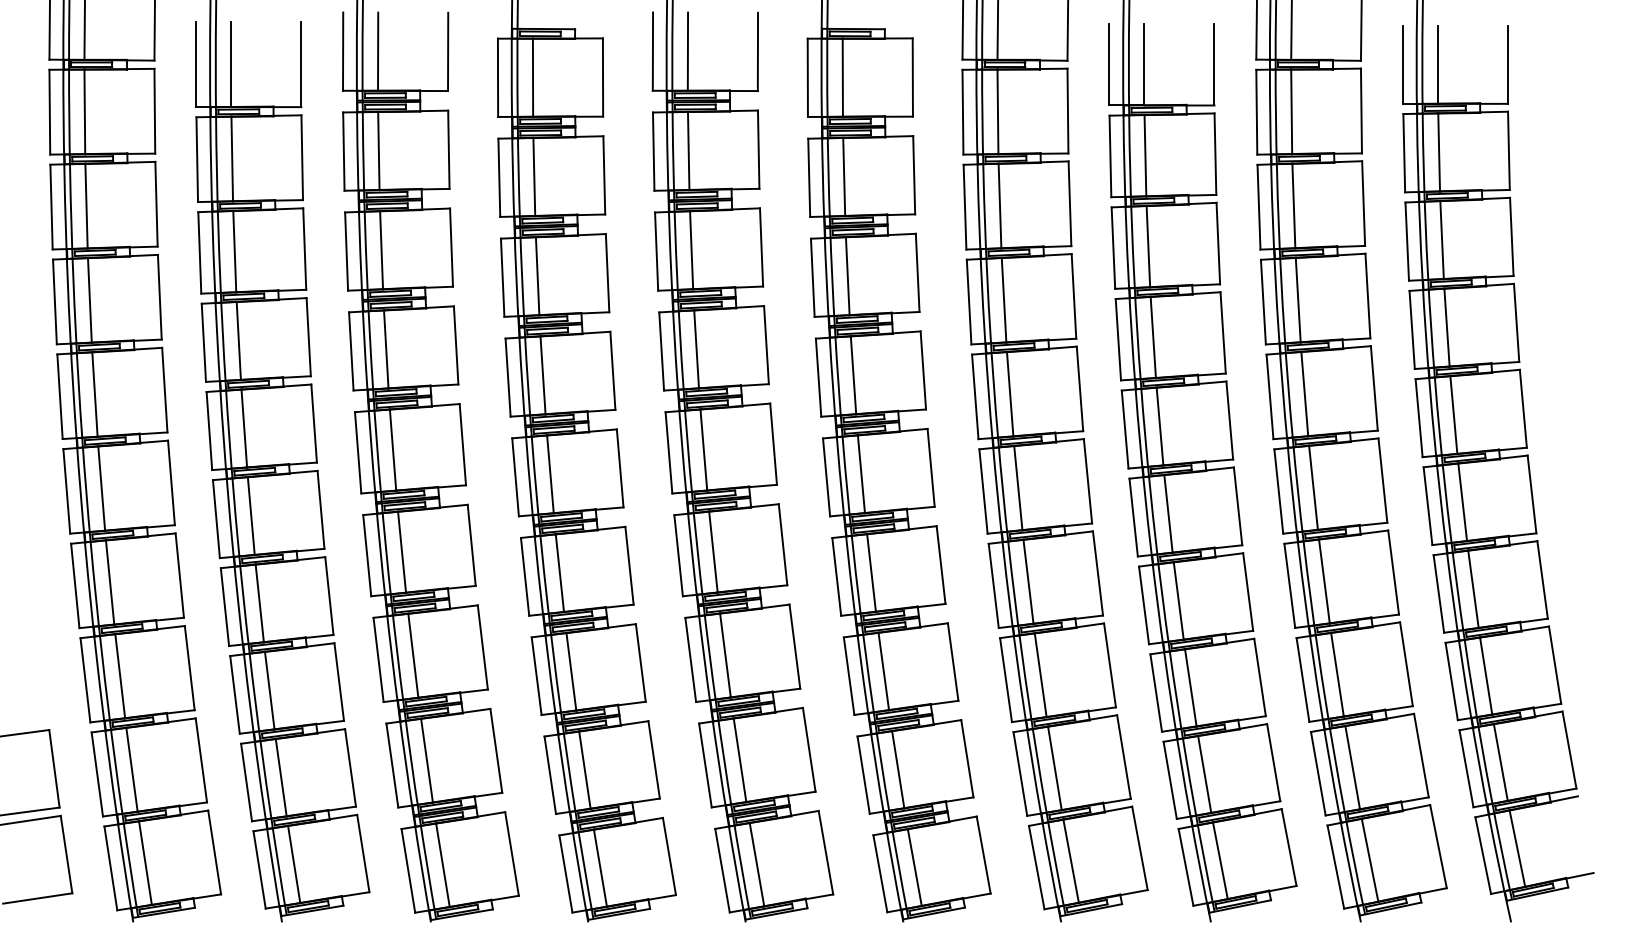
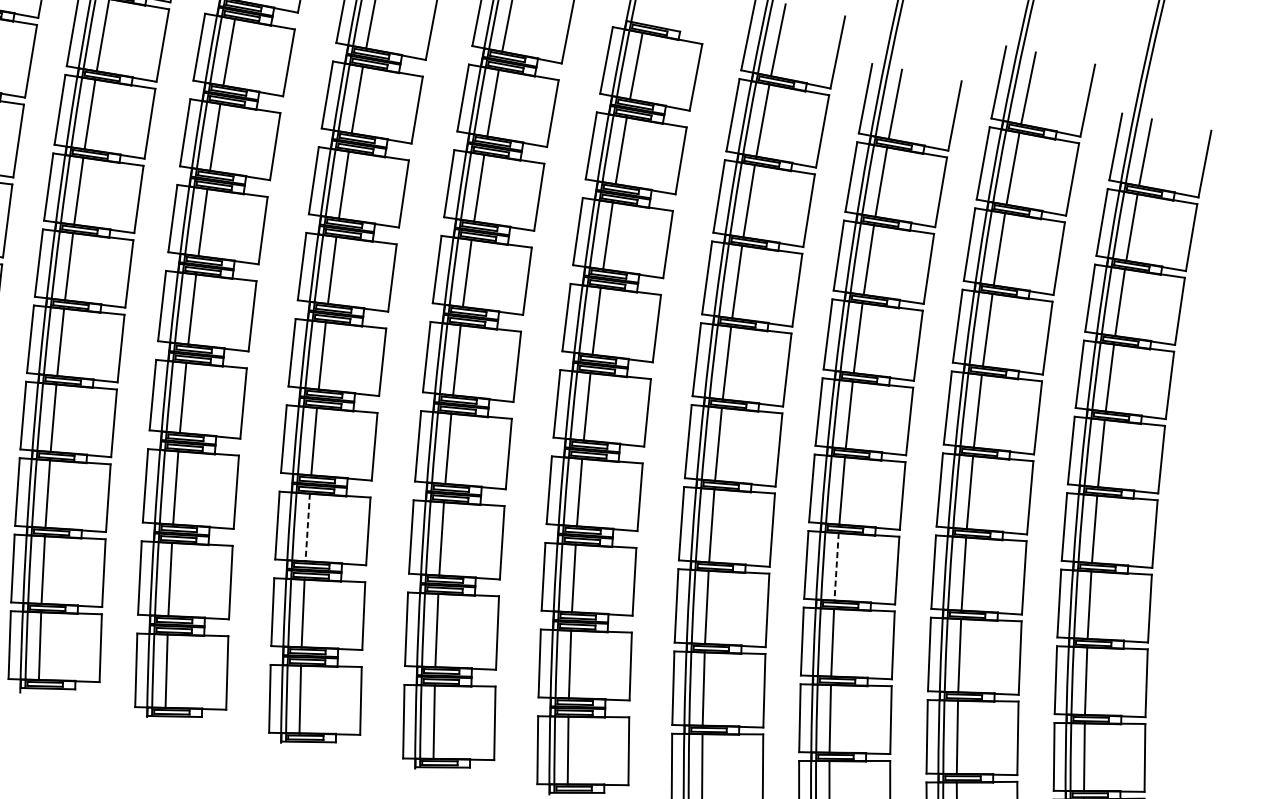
line: (1178, 601) -> (836, 567), solid -> dashed
line: (571, 672) -> (307, 528), solid -> dashed

